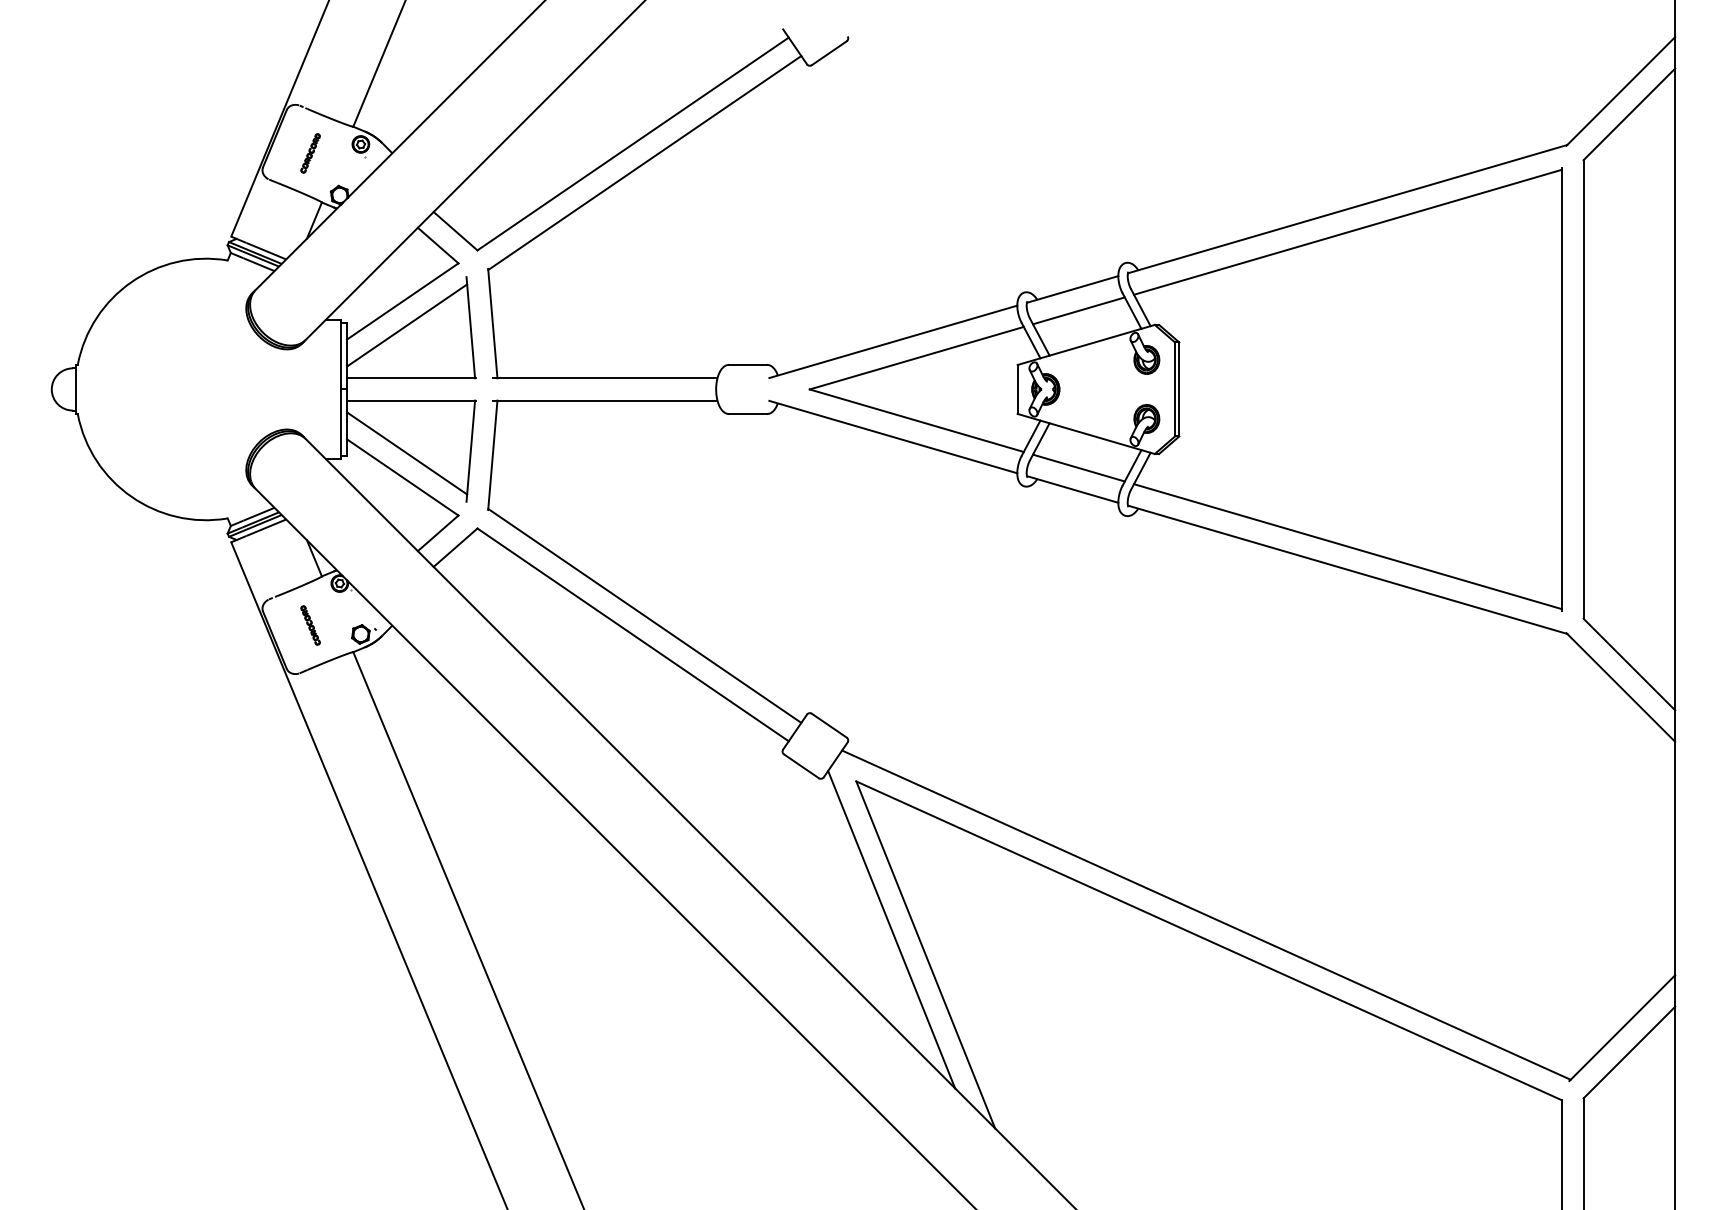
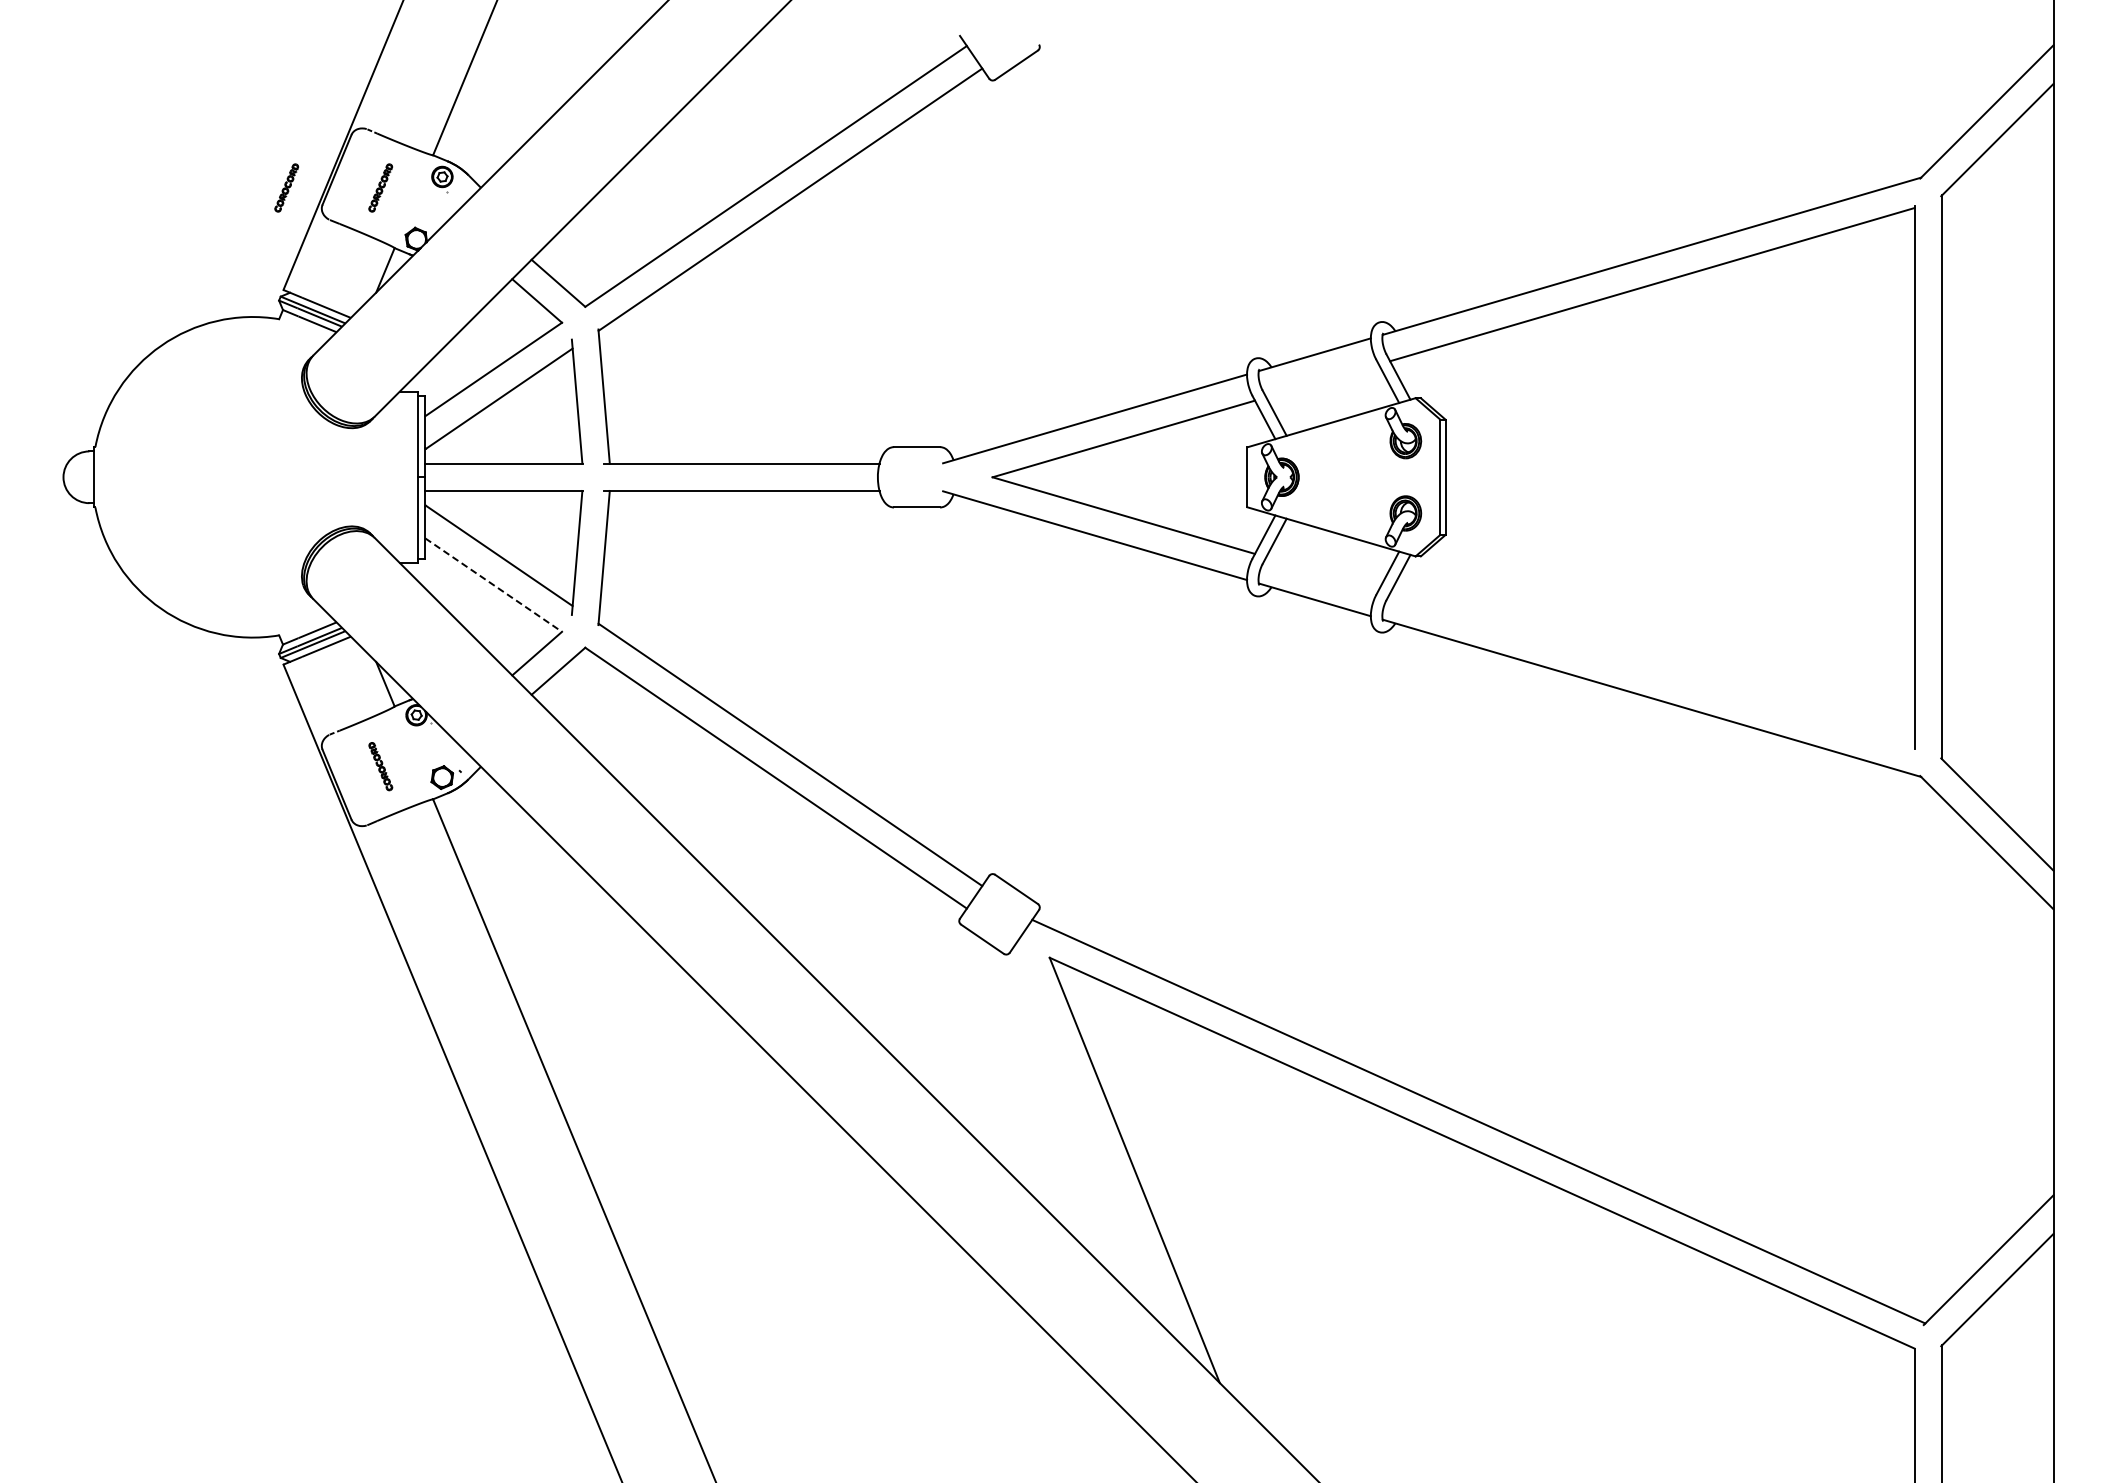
part: (233, 153) -> (286, 187), added
line: (1078, 310) -> (1322, 380), removed
line: (1078, 467) -> (1322, 573), removed
line: (402, 477) -> (493, 585), solid -> dashed
line: (1348, 546) -> (1652, 669), removed
line: (891, 928) -> (1092, 1138), removed

